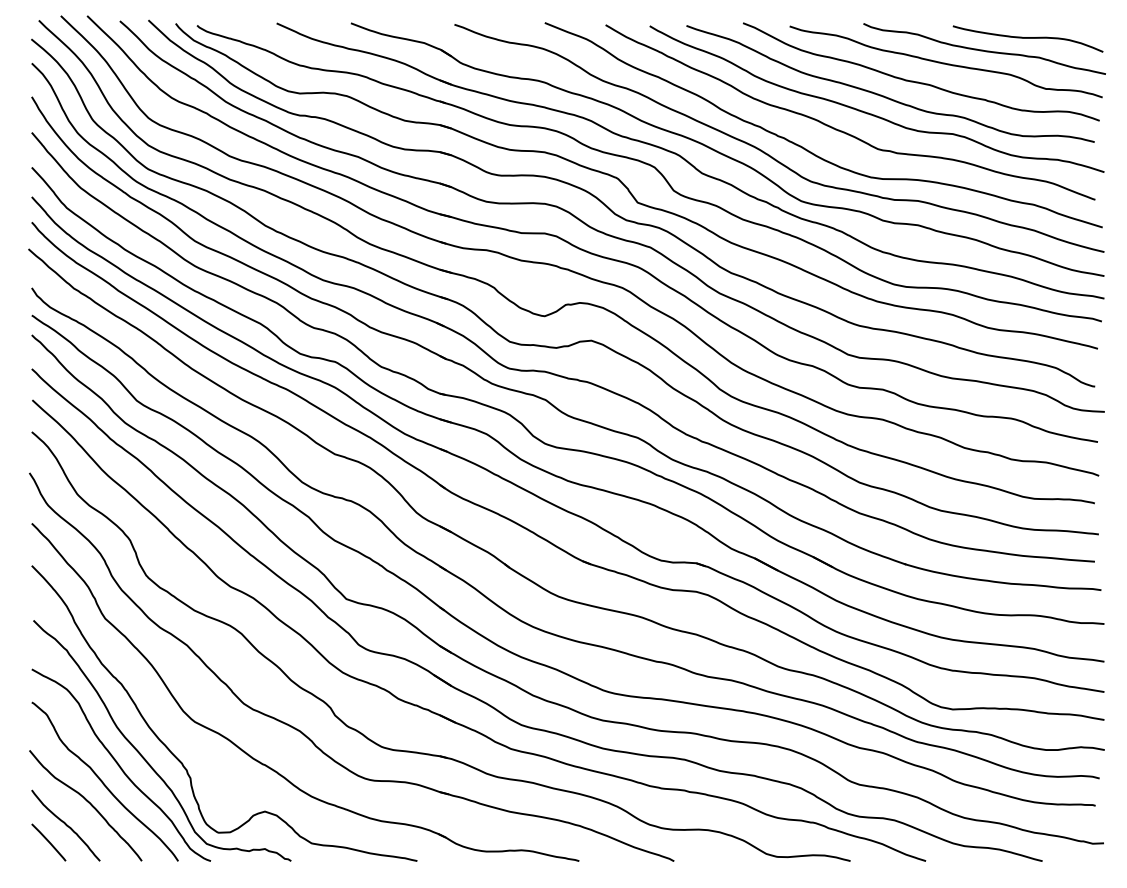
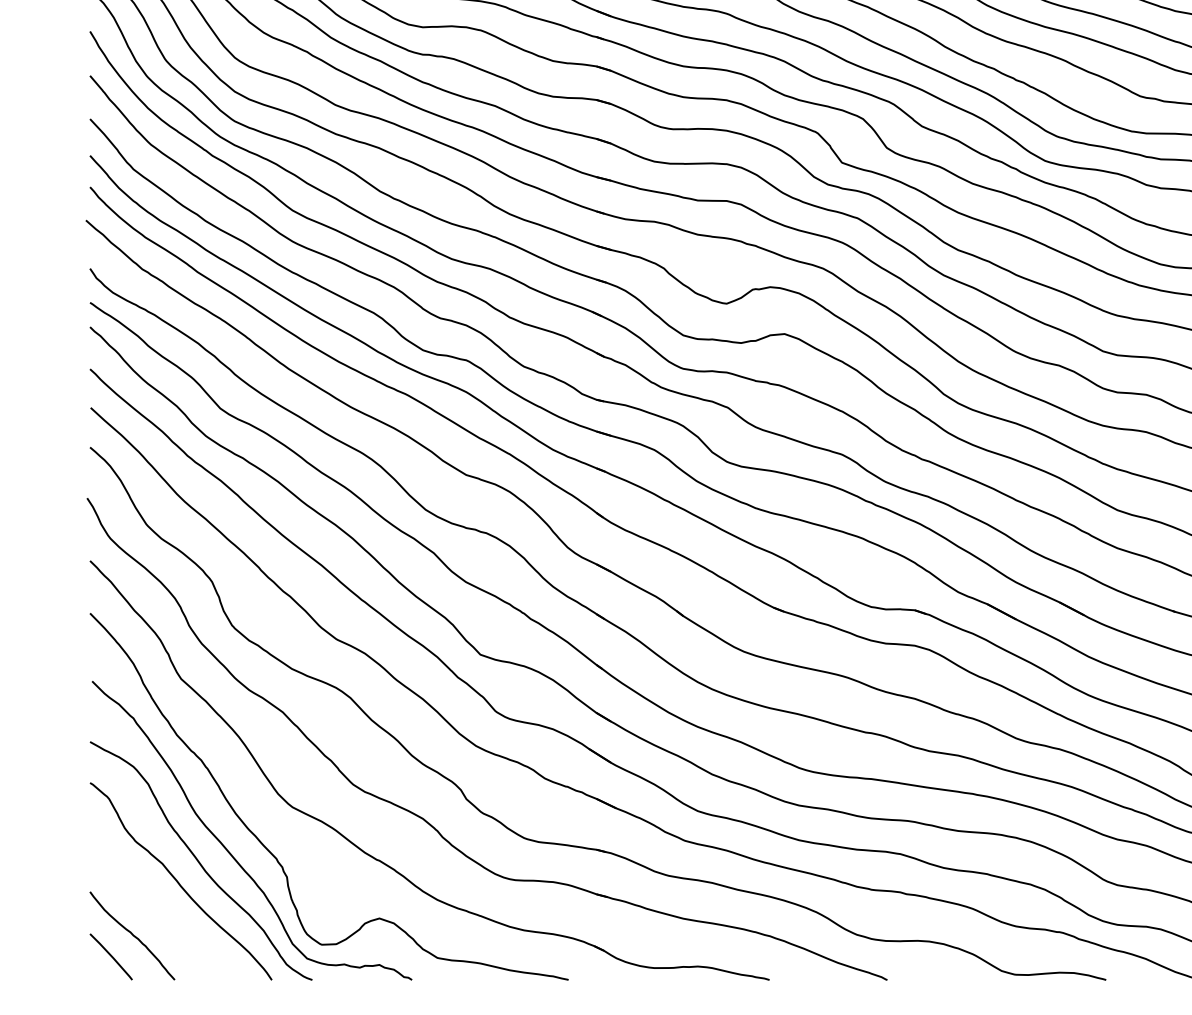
curve: (87, 802) -> (159, 907), removed

